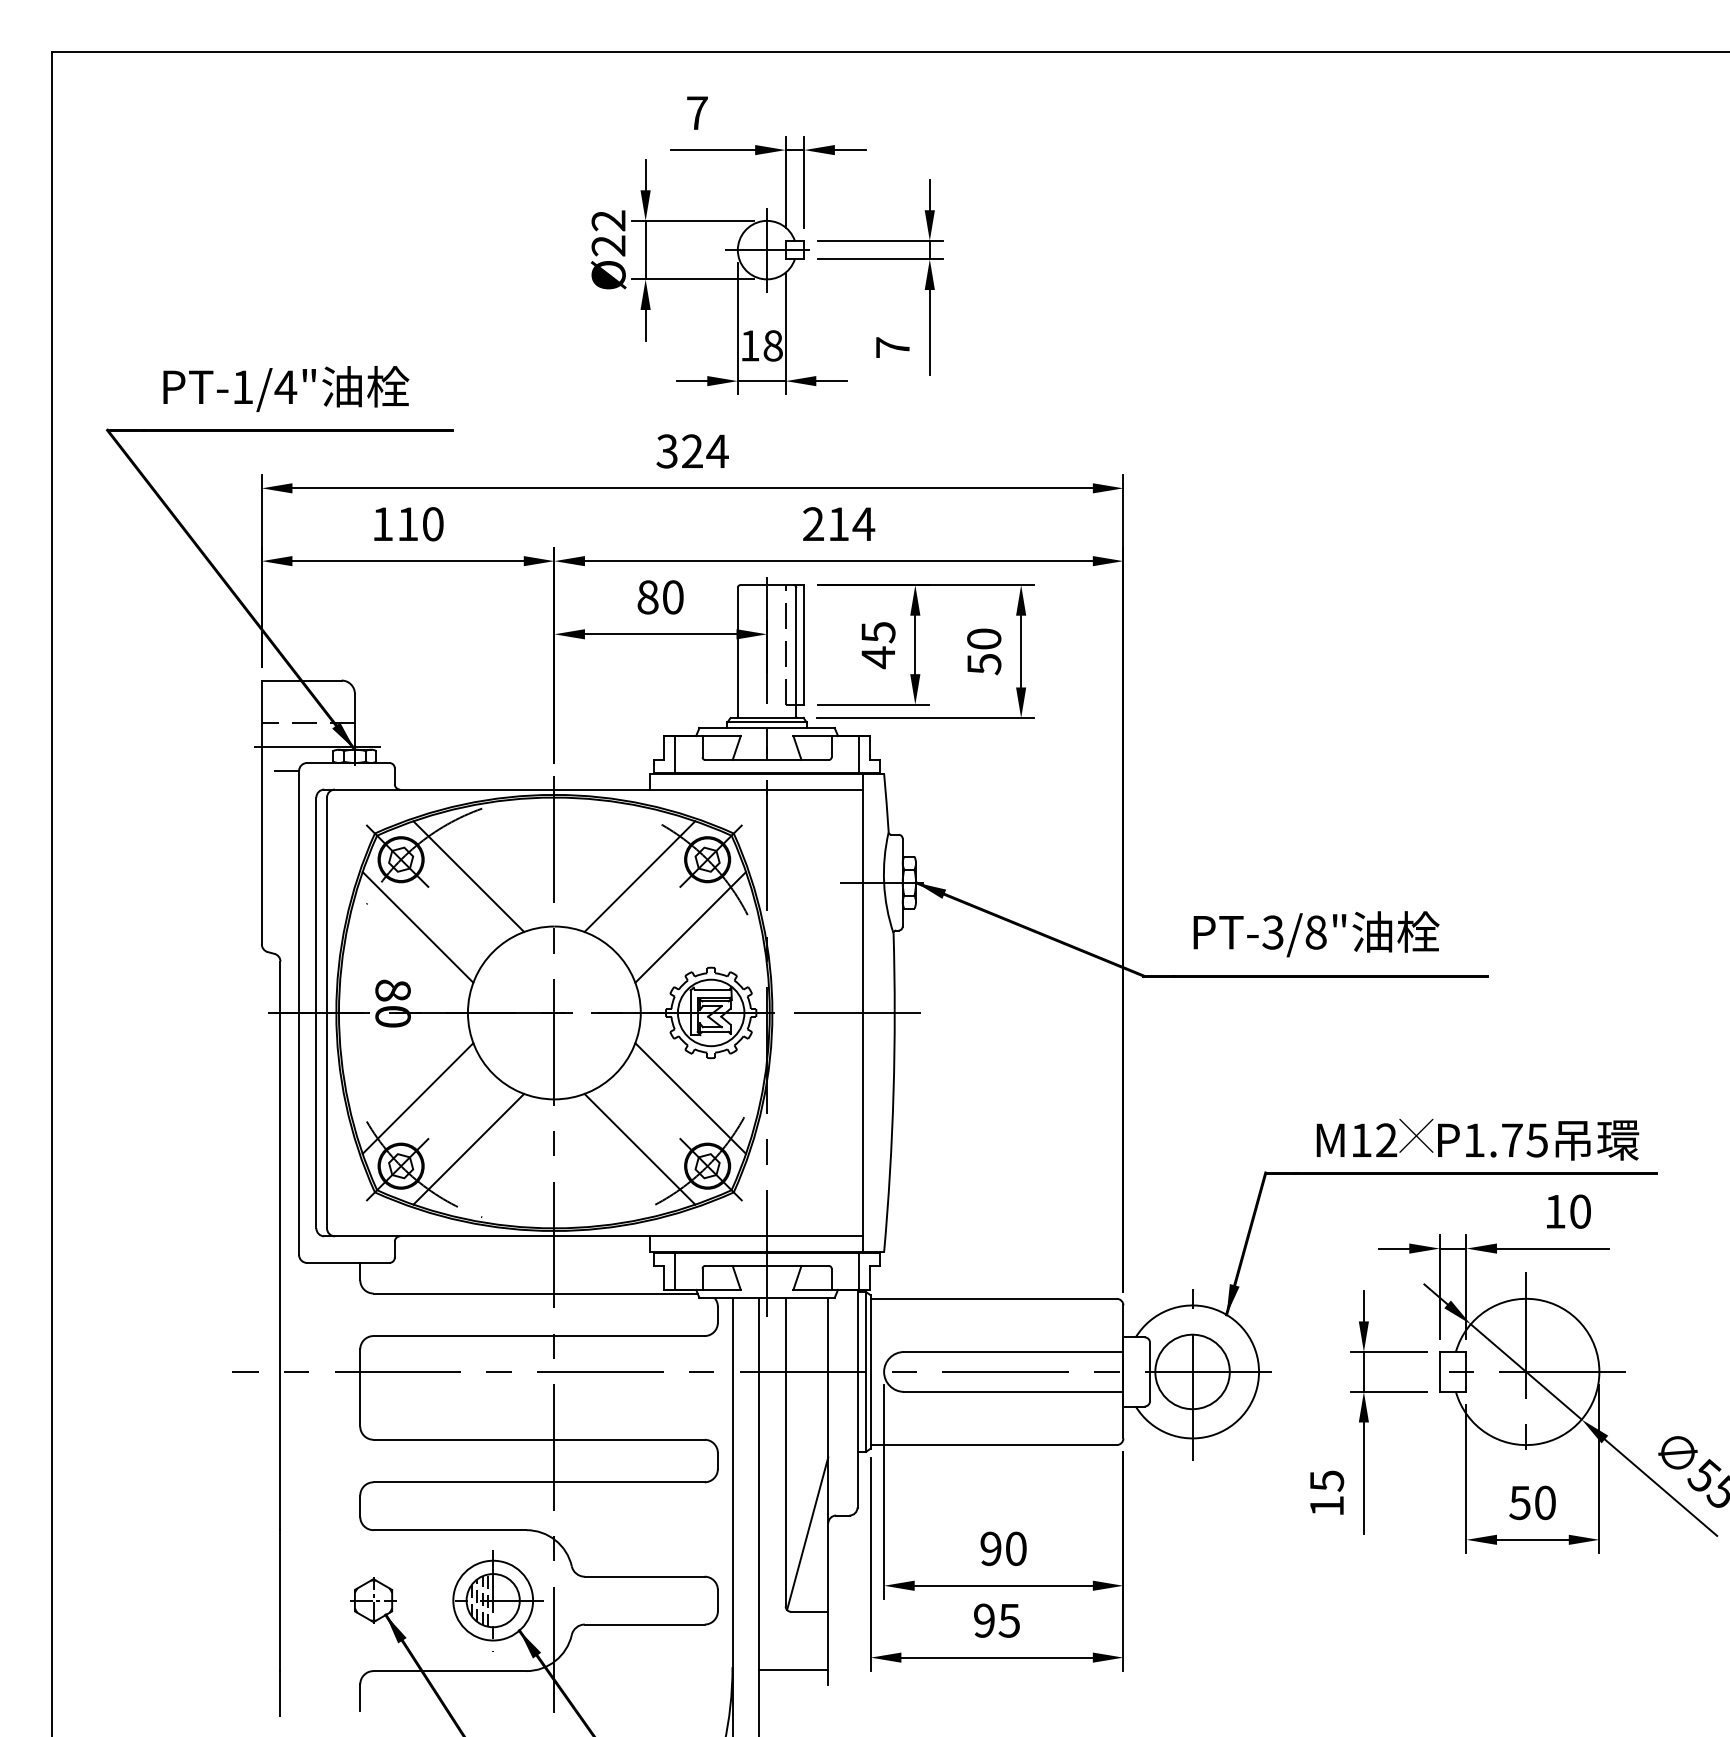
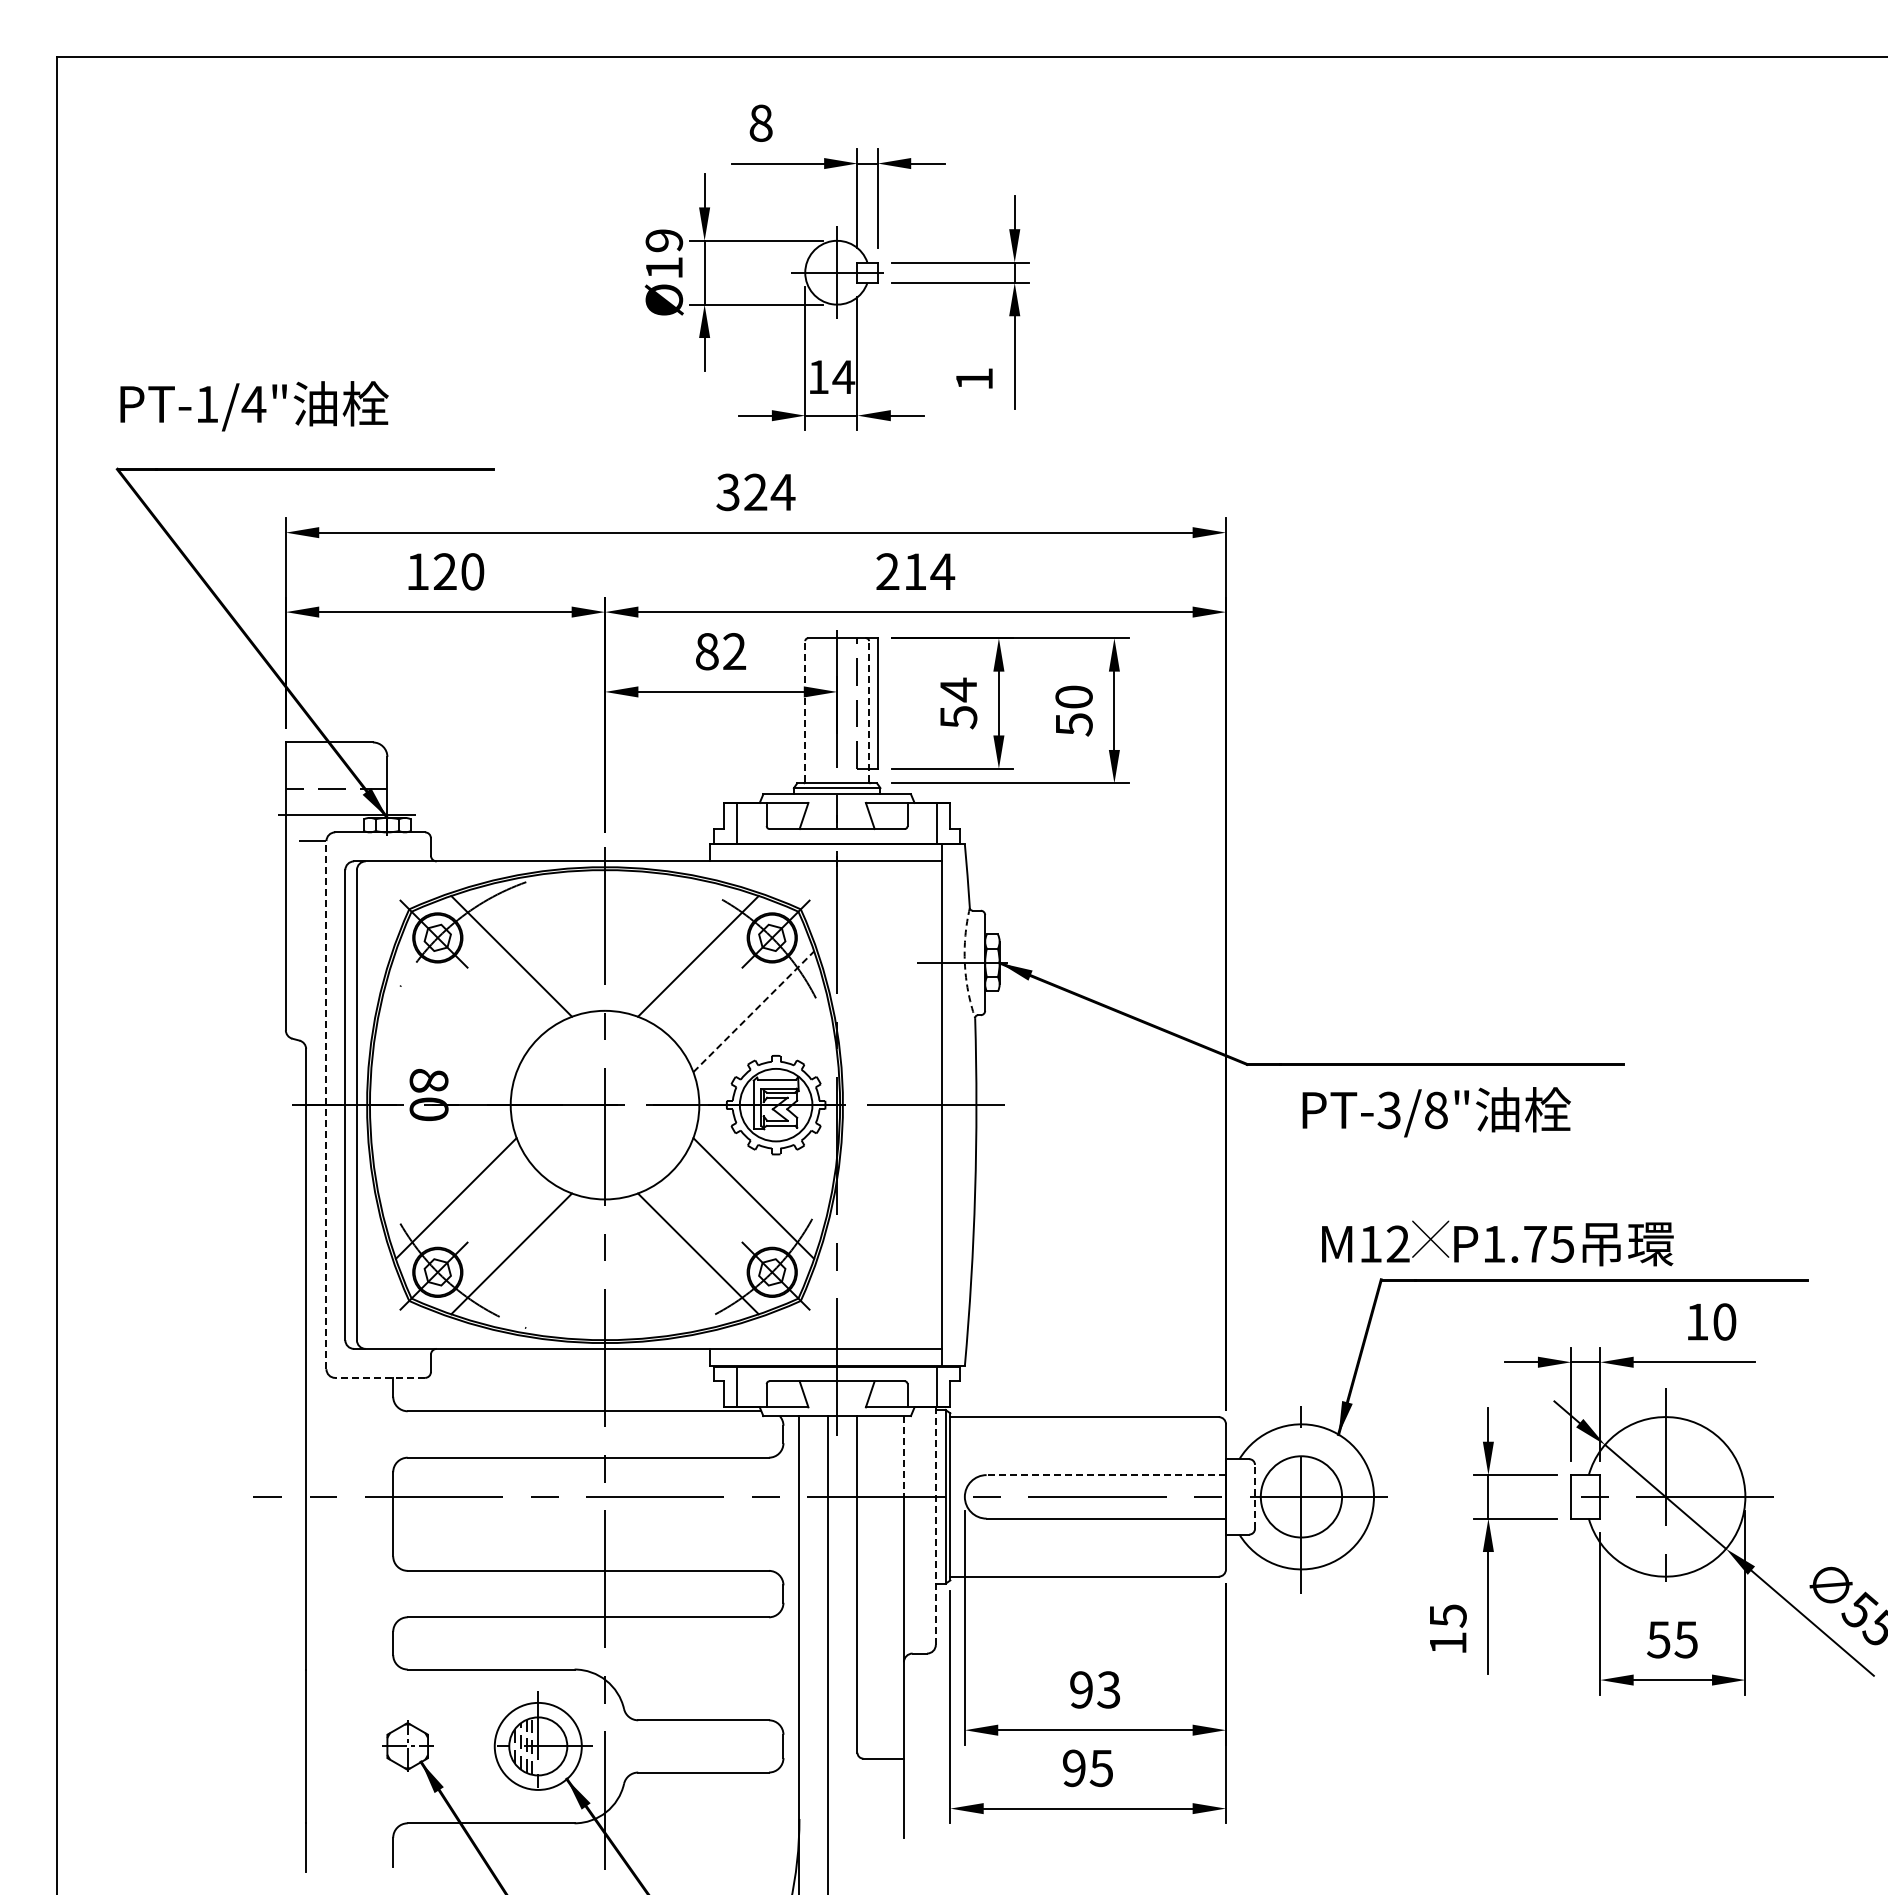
text: (696, 112) -> (760, 122), 7 -> 8
text: (608, 233) -> (664, 254), Ø22 -> Ø19
text: (772, 346) -> (843, 377), 18 -> 14
text: (892, 347) -> (974, 378), 7 -> 1
text: (286, 389) -> (254, 406), moved
text: (407, 523) -> (444, 571), 110 -> 120
text: (673, 597) -> (734, 651), 80 -> 82
text: (878, 644) -> (958, 703), 45 -> 54
line: (738, 652) -> (805, 711), solid -> dashed
line: (796, 652) -> (869, 711), solid -> dashed
arc: (883, 883) -> (964, 963), solid -> dashed
line: (417, 927) -> (455, 1011), removed
line: (691, 927) -> (754, 1011), solid -> dashed
text: (1316, 934) -> (1436, 1112), moved
line: (299, 1012) -> (326, 1104), solid -> dashed
text: (1477, 1139) -> (1497, 1243), moved
line: (348, 1262) -> (380, 1377), solid -> dashed
line: (827, 1334) -> (903, 1456), solid -> dashed
line: (1013, 1352) -> (1106, 1475), solid -> dashed
line: (1150, 1371) -> (1255, 1496), solid -> dashed
line: (857, 1399) -> (935, 1526), solid -> dashed
text: (1544, 1502) -> (1685, 1639), 50 -> 55
line: (806, 1533) -> (880, 1673), removed
text: (1015, 1548) -> (1108, 1689), 90 -> 93
line: (793, 1669) -> (865, 1821), removed

